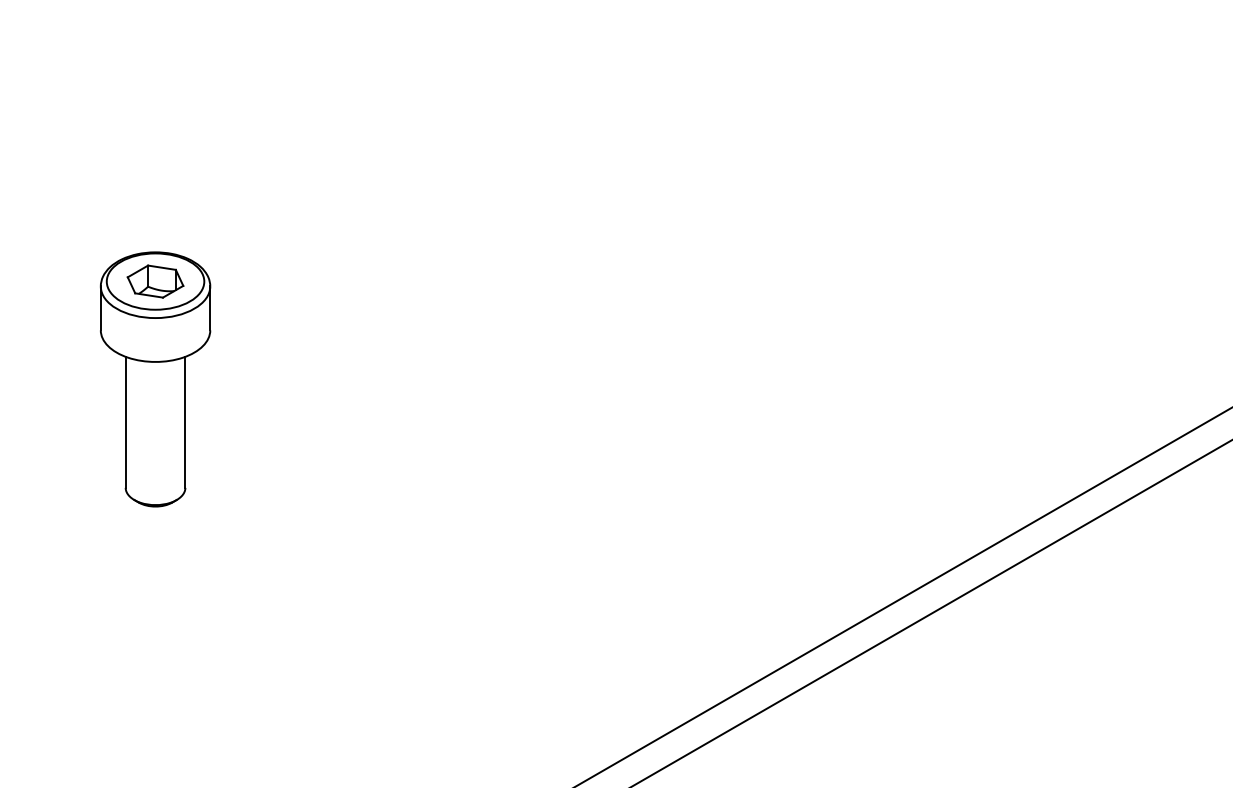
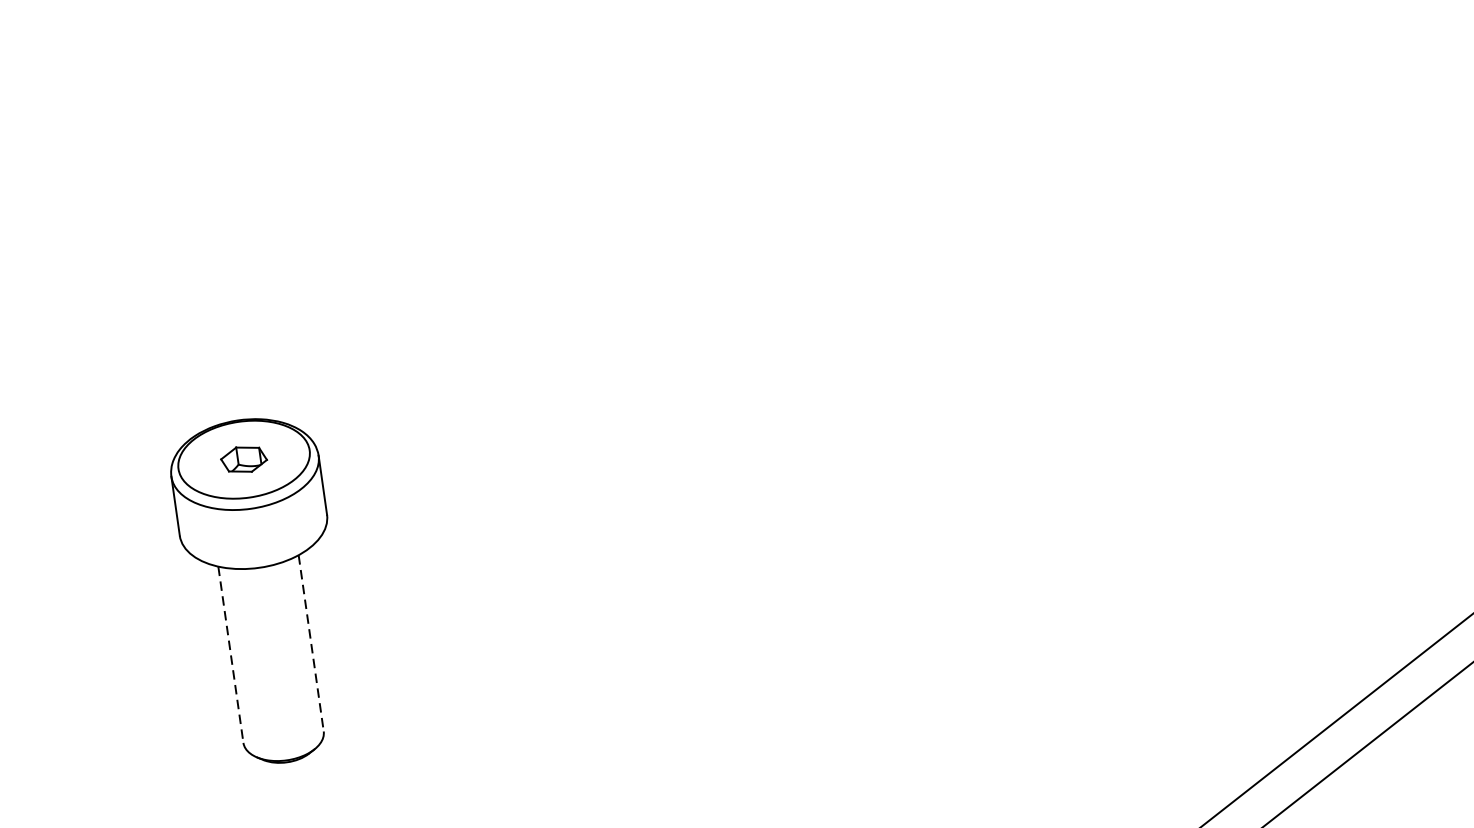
part: (155, 281) -> (244, 459), size x0.6
line: (125, 422) -> (230, 654), solid -> dashed
line: (185, 422) -> (311, 643), solid -> dashed

